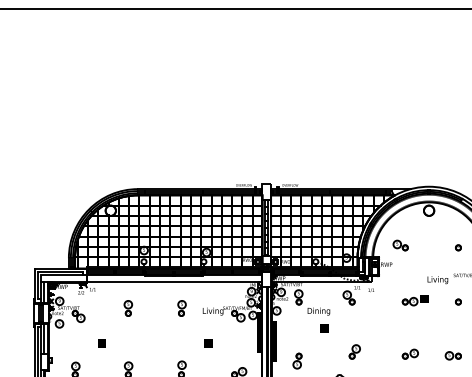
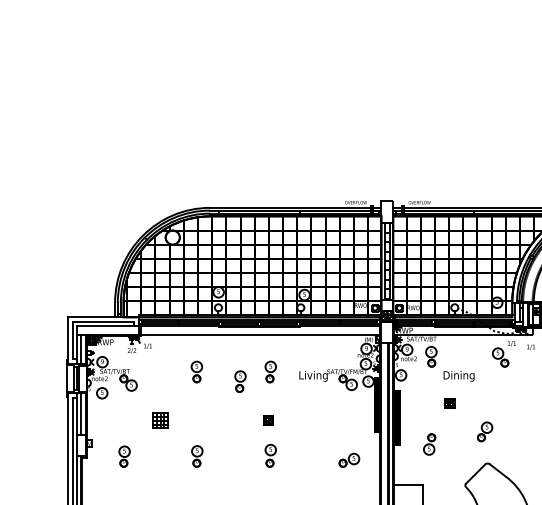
part: (159, 315) -> (239, 381), added
part: (324, 328) -> (450, 403), moved
part: (101, 343) -> (159, 420), size x1.6
part: (208, 343) -> (268, 420), moved
part: (354, 351) -> (484, 431), moved

